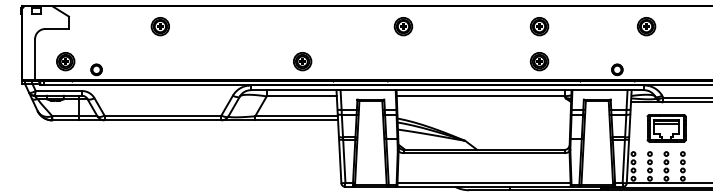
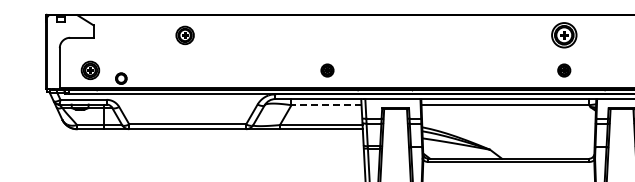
part: (403, 26) -> (428, 35), removed
part: (539, 26) -> (564, 35), size x1.4
part: (302, 61) -> (327, 70), size x0.7
part: (539, 61) -> (564, 70), size x0.7
line: (301, 96) -> (326, 105), solid -> dashed

